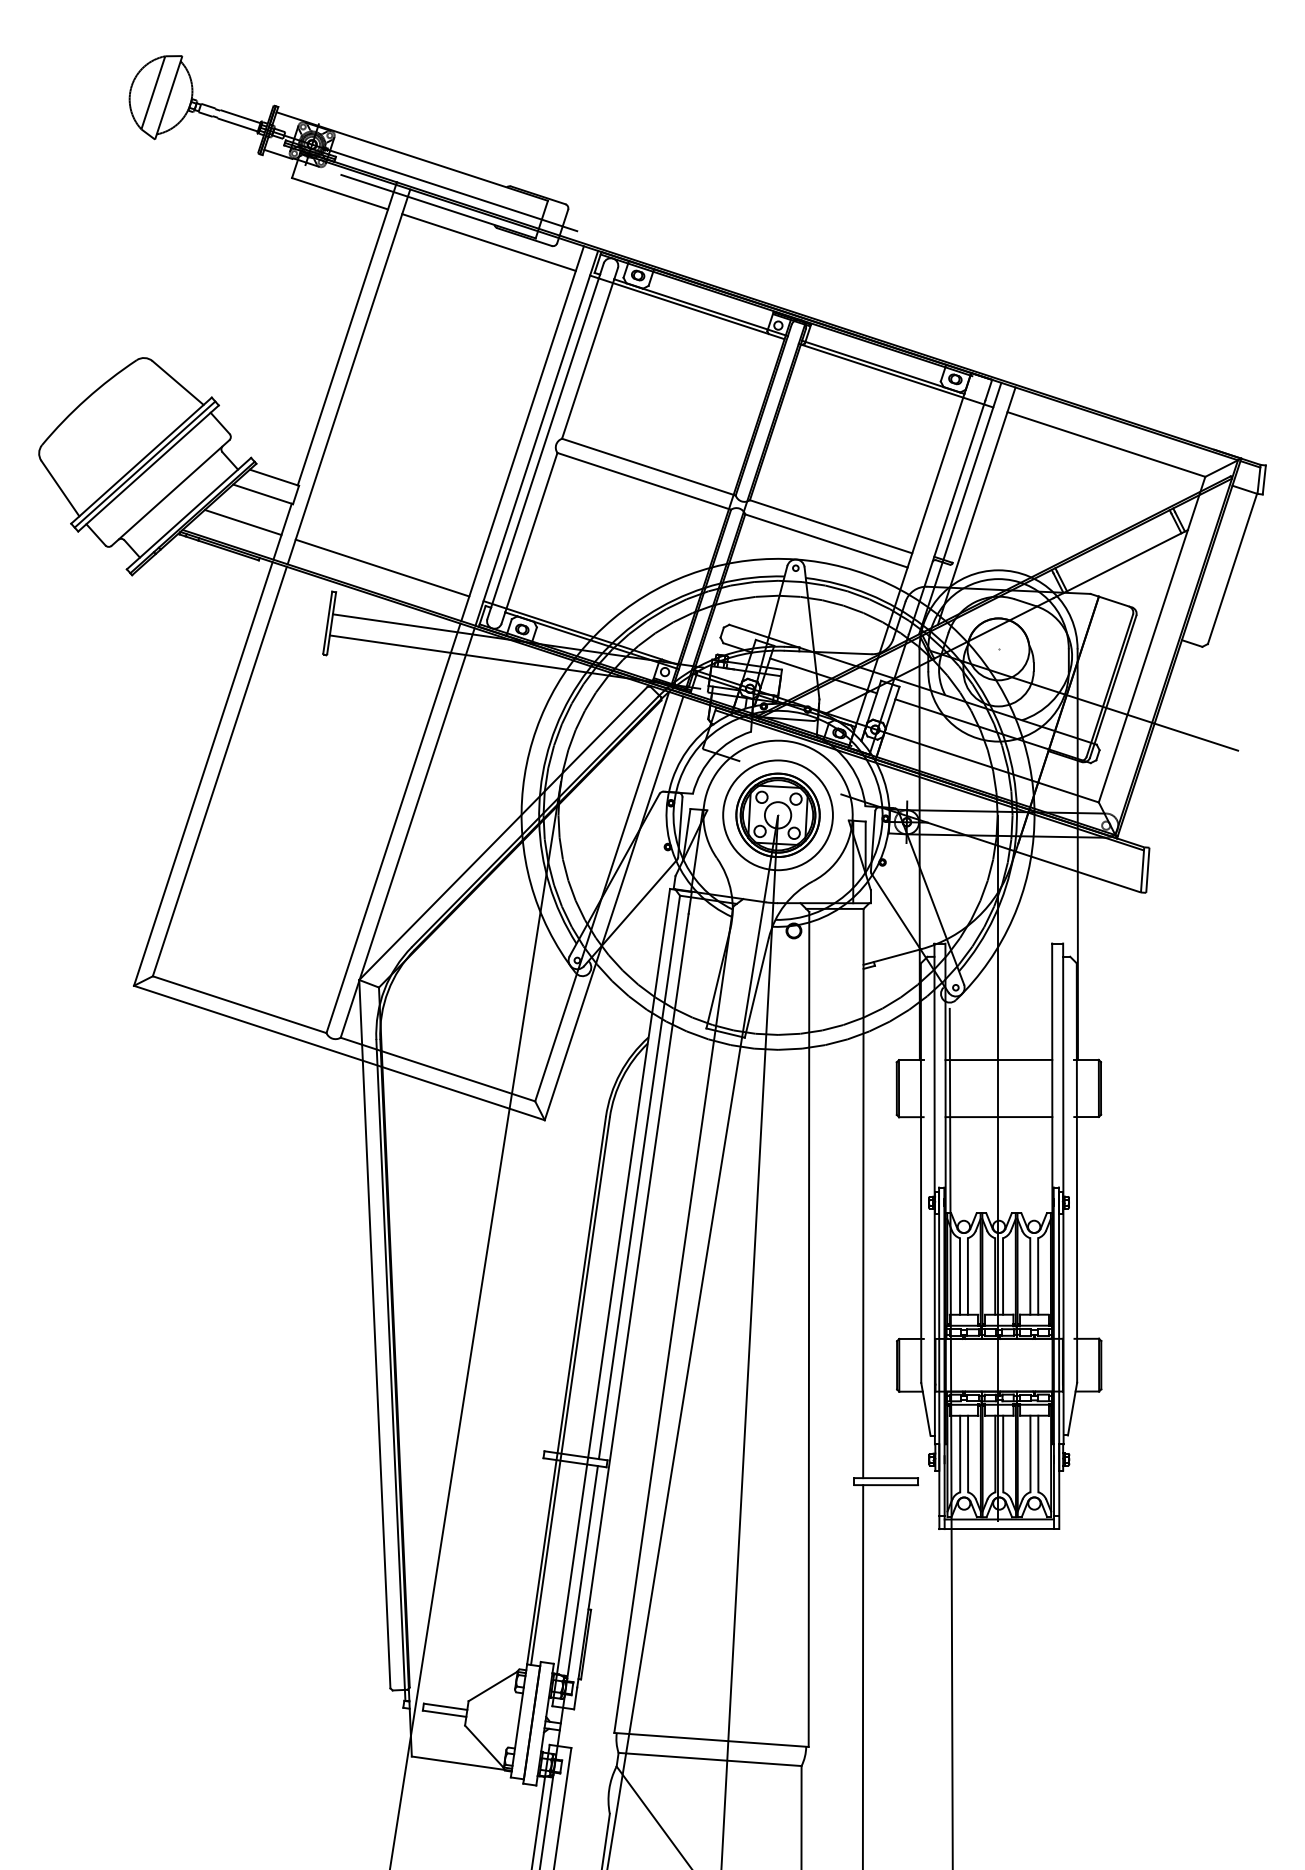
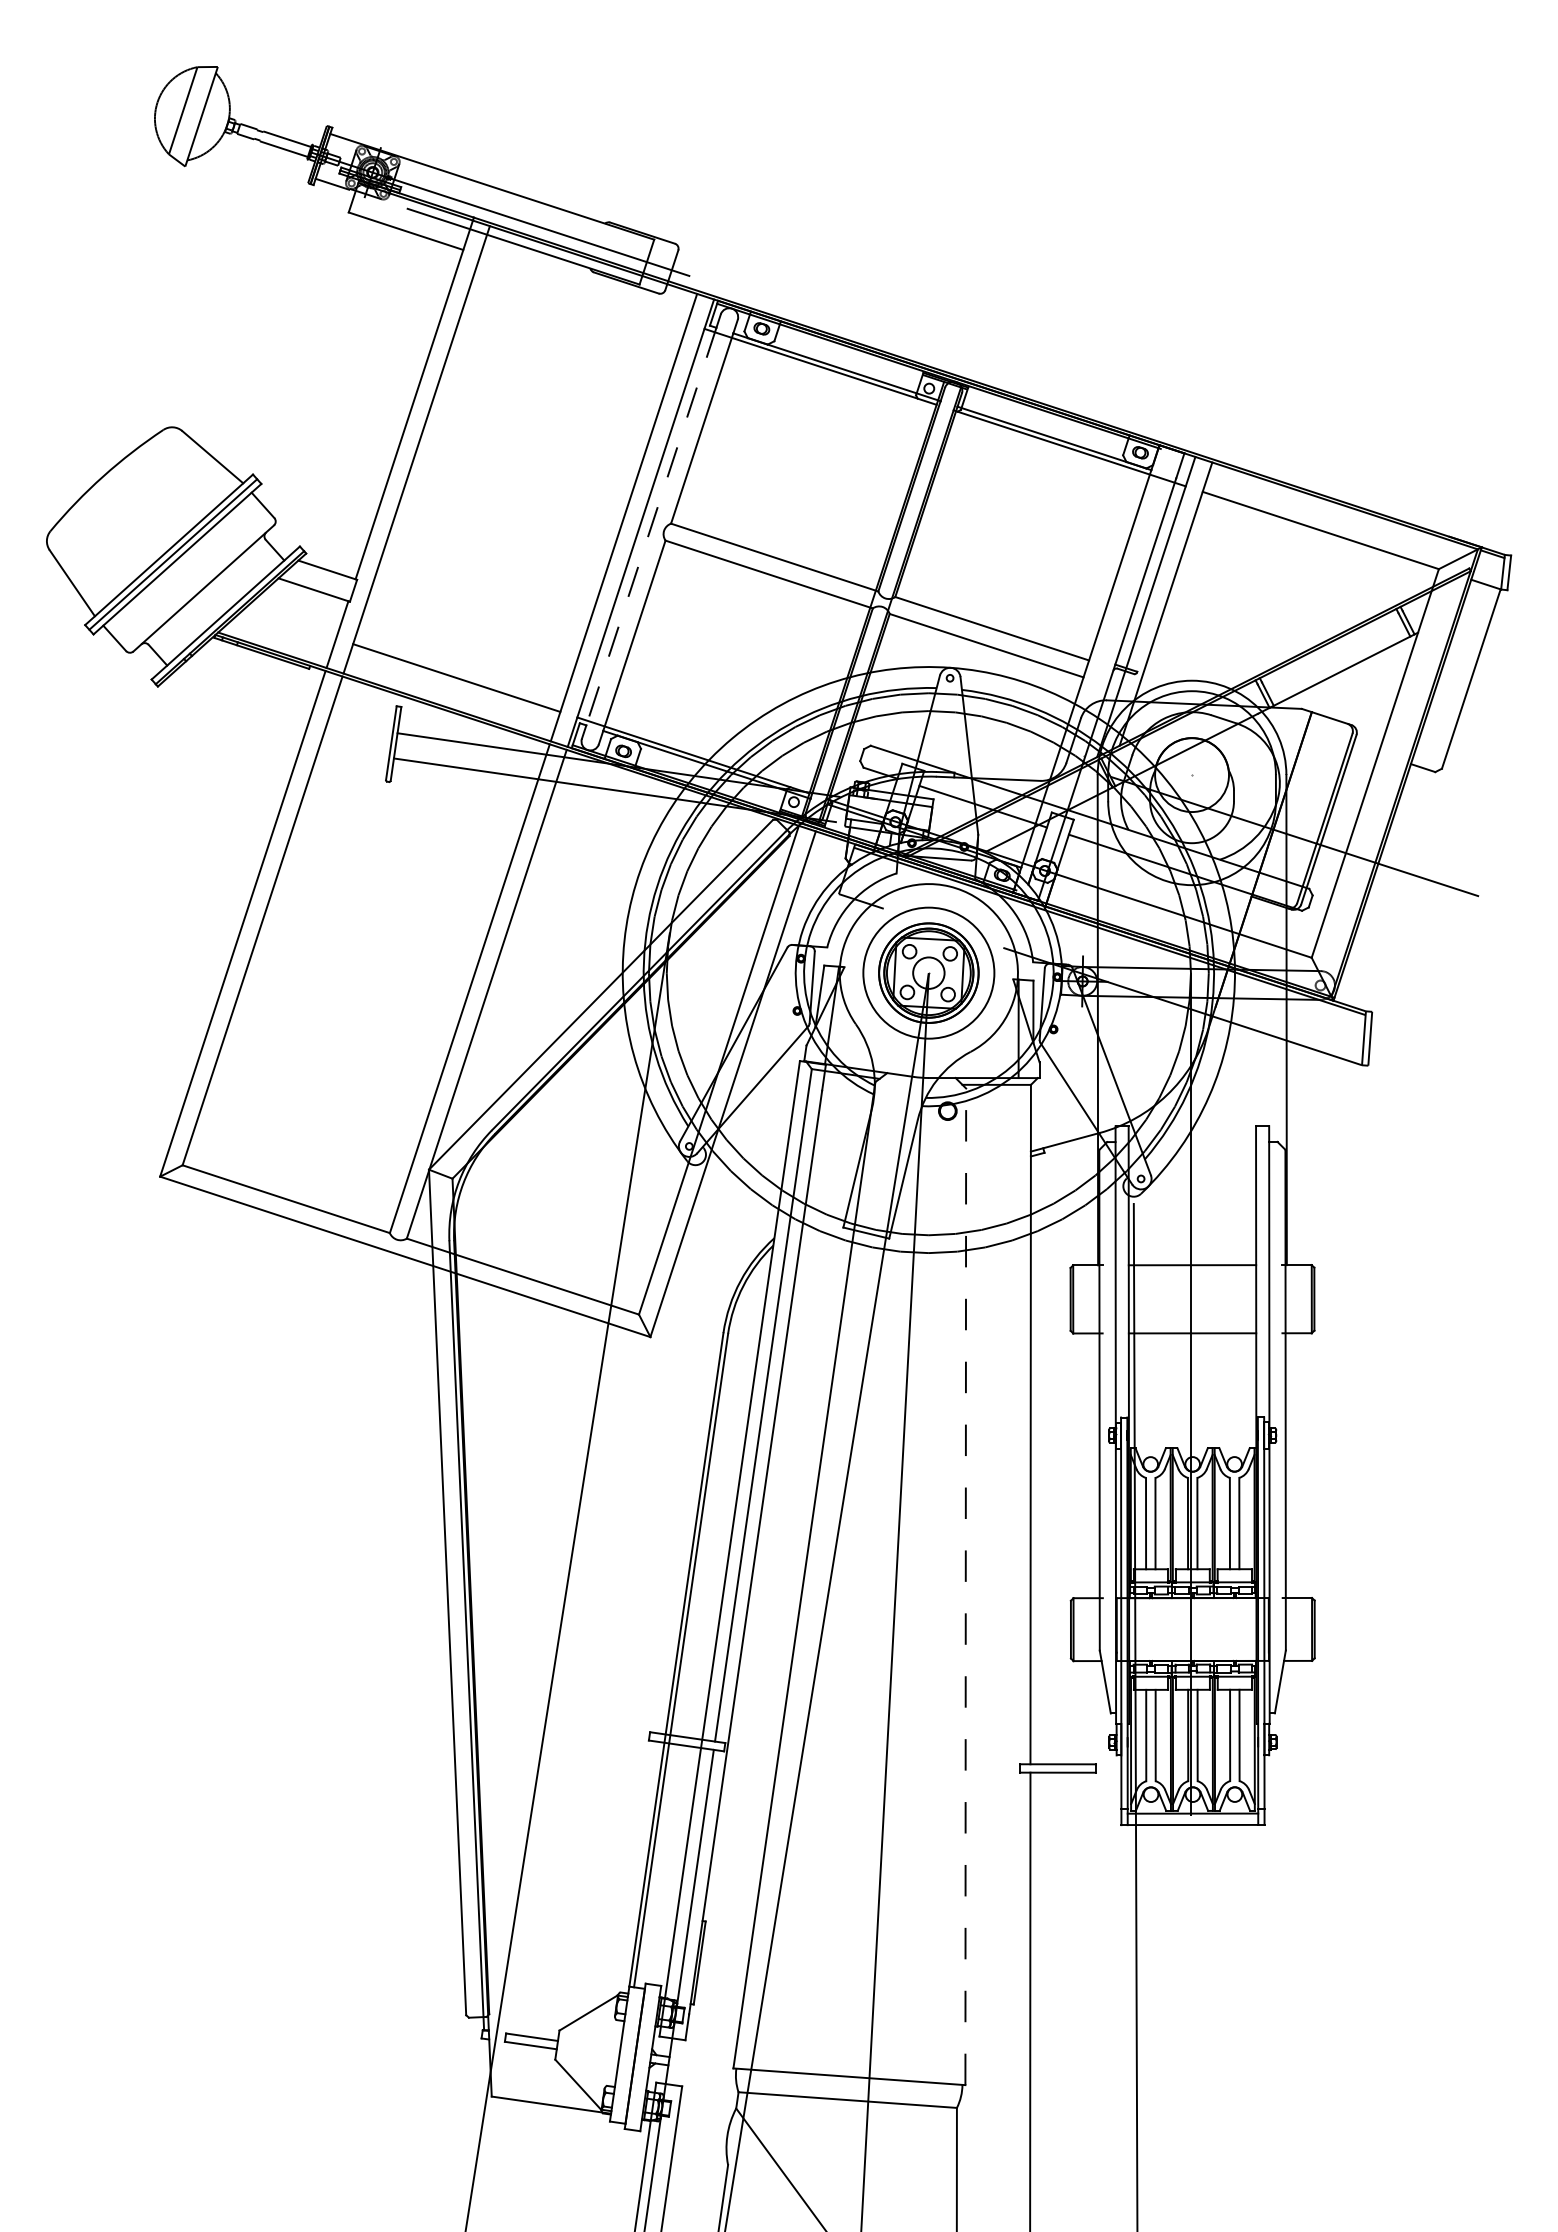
line: (488, 242) -> (583, 289), removed
line: (545, 441) -> (651, 527), solid -> dashed
line: (243, 522) -> (290, 623), removed
line: (808, 1329) -> (965, 1586), solid -> dashed

